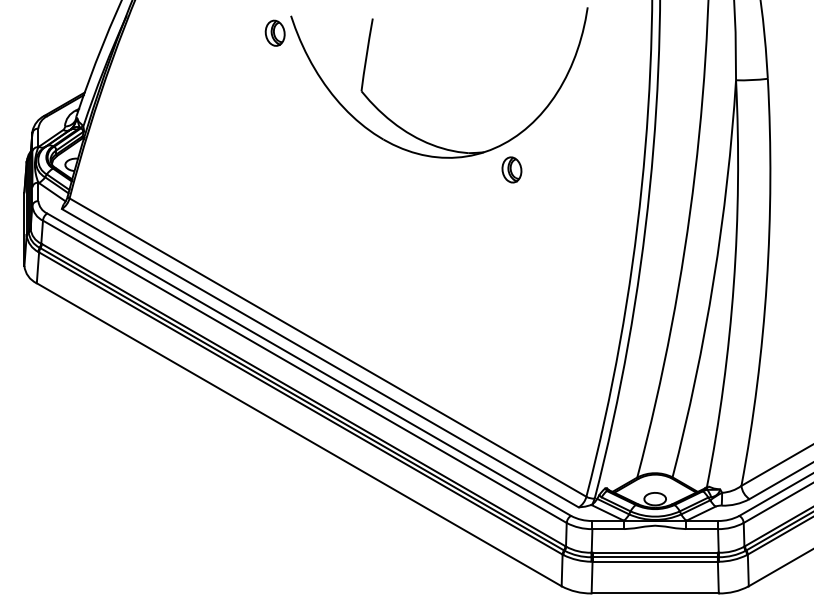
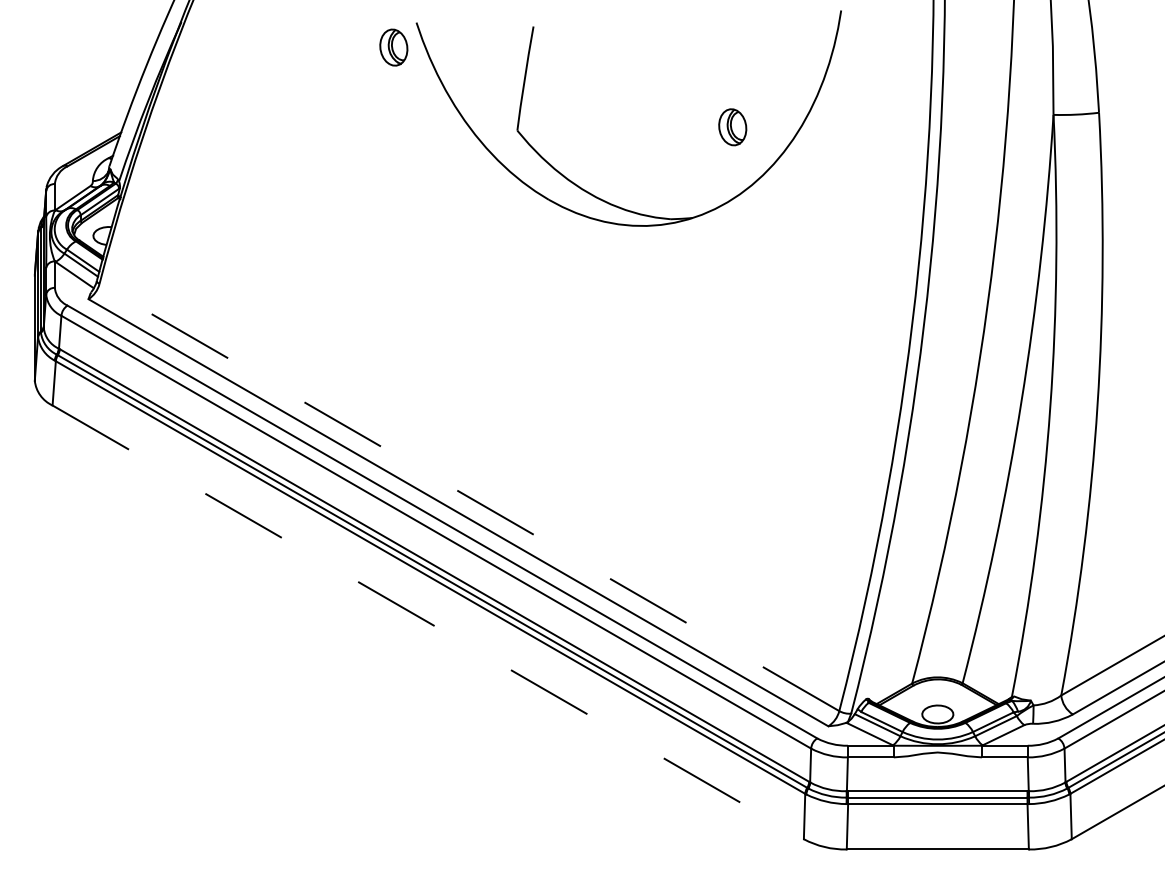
part: (511, 169) -> (732, 126), moved
line: (327, 347) -> (468, 497), solid -> dashed
line: (299, 435) -> (428, 623), solid -> dashed

